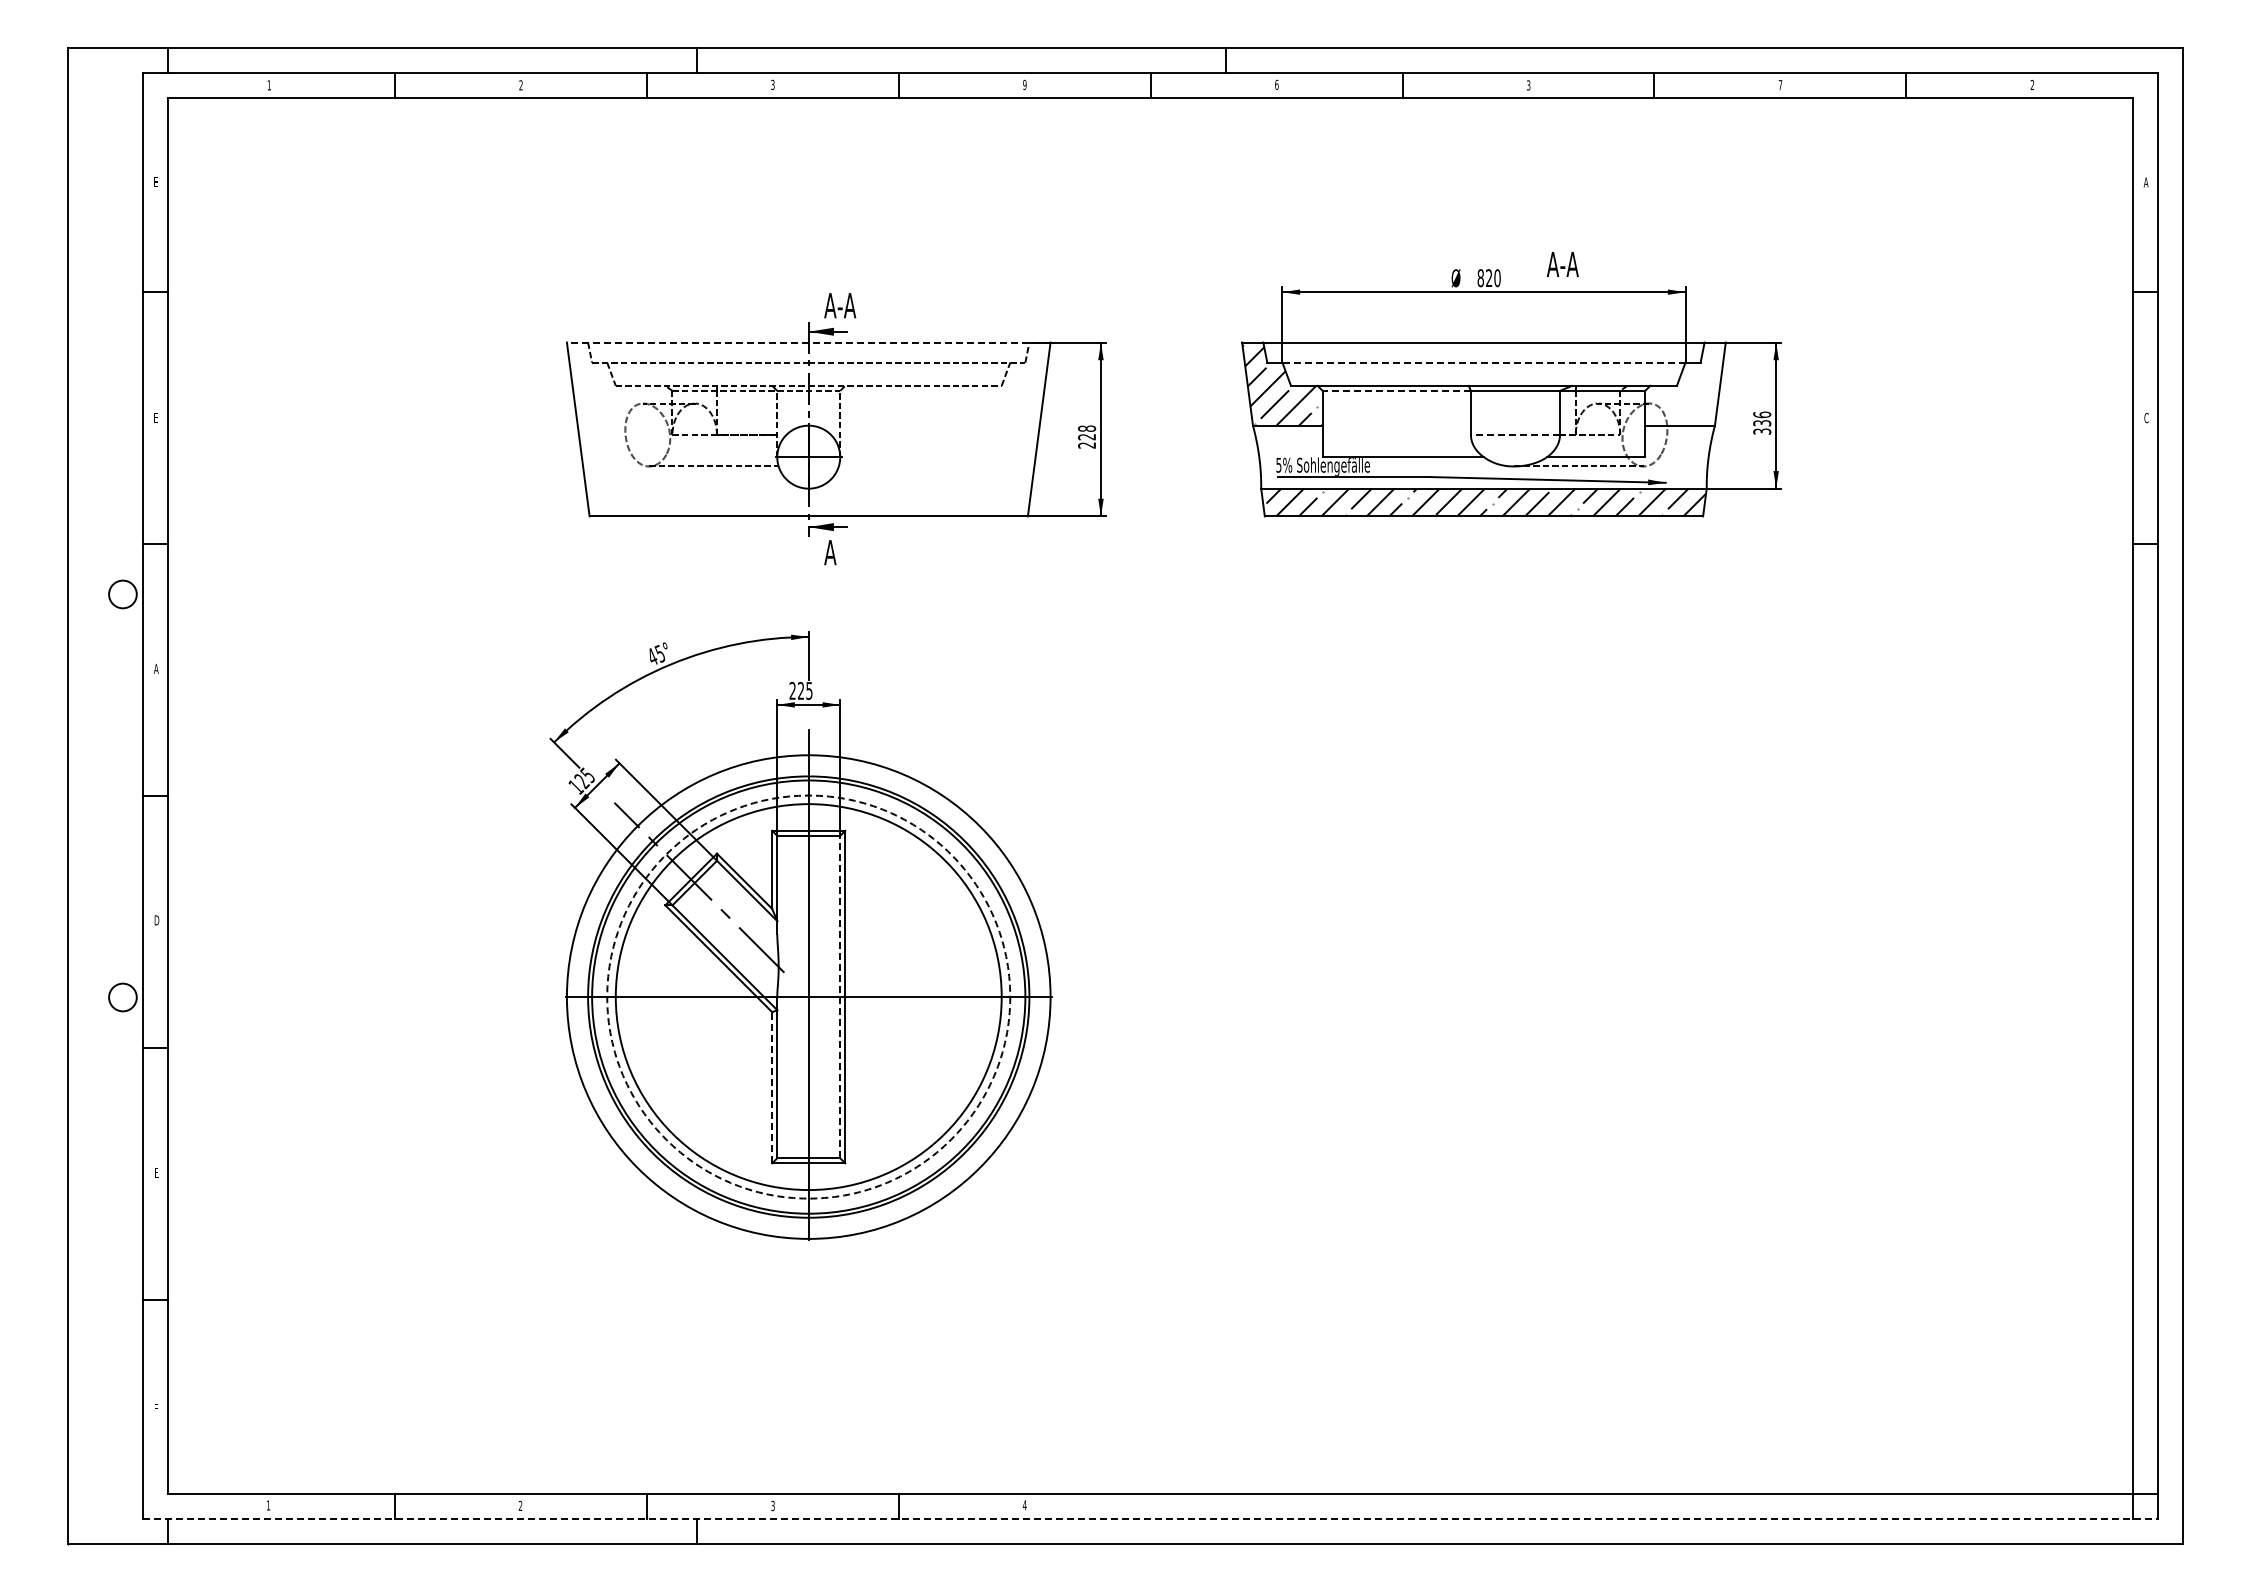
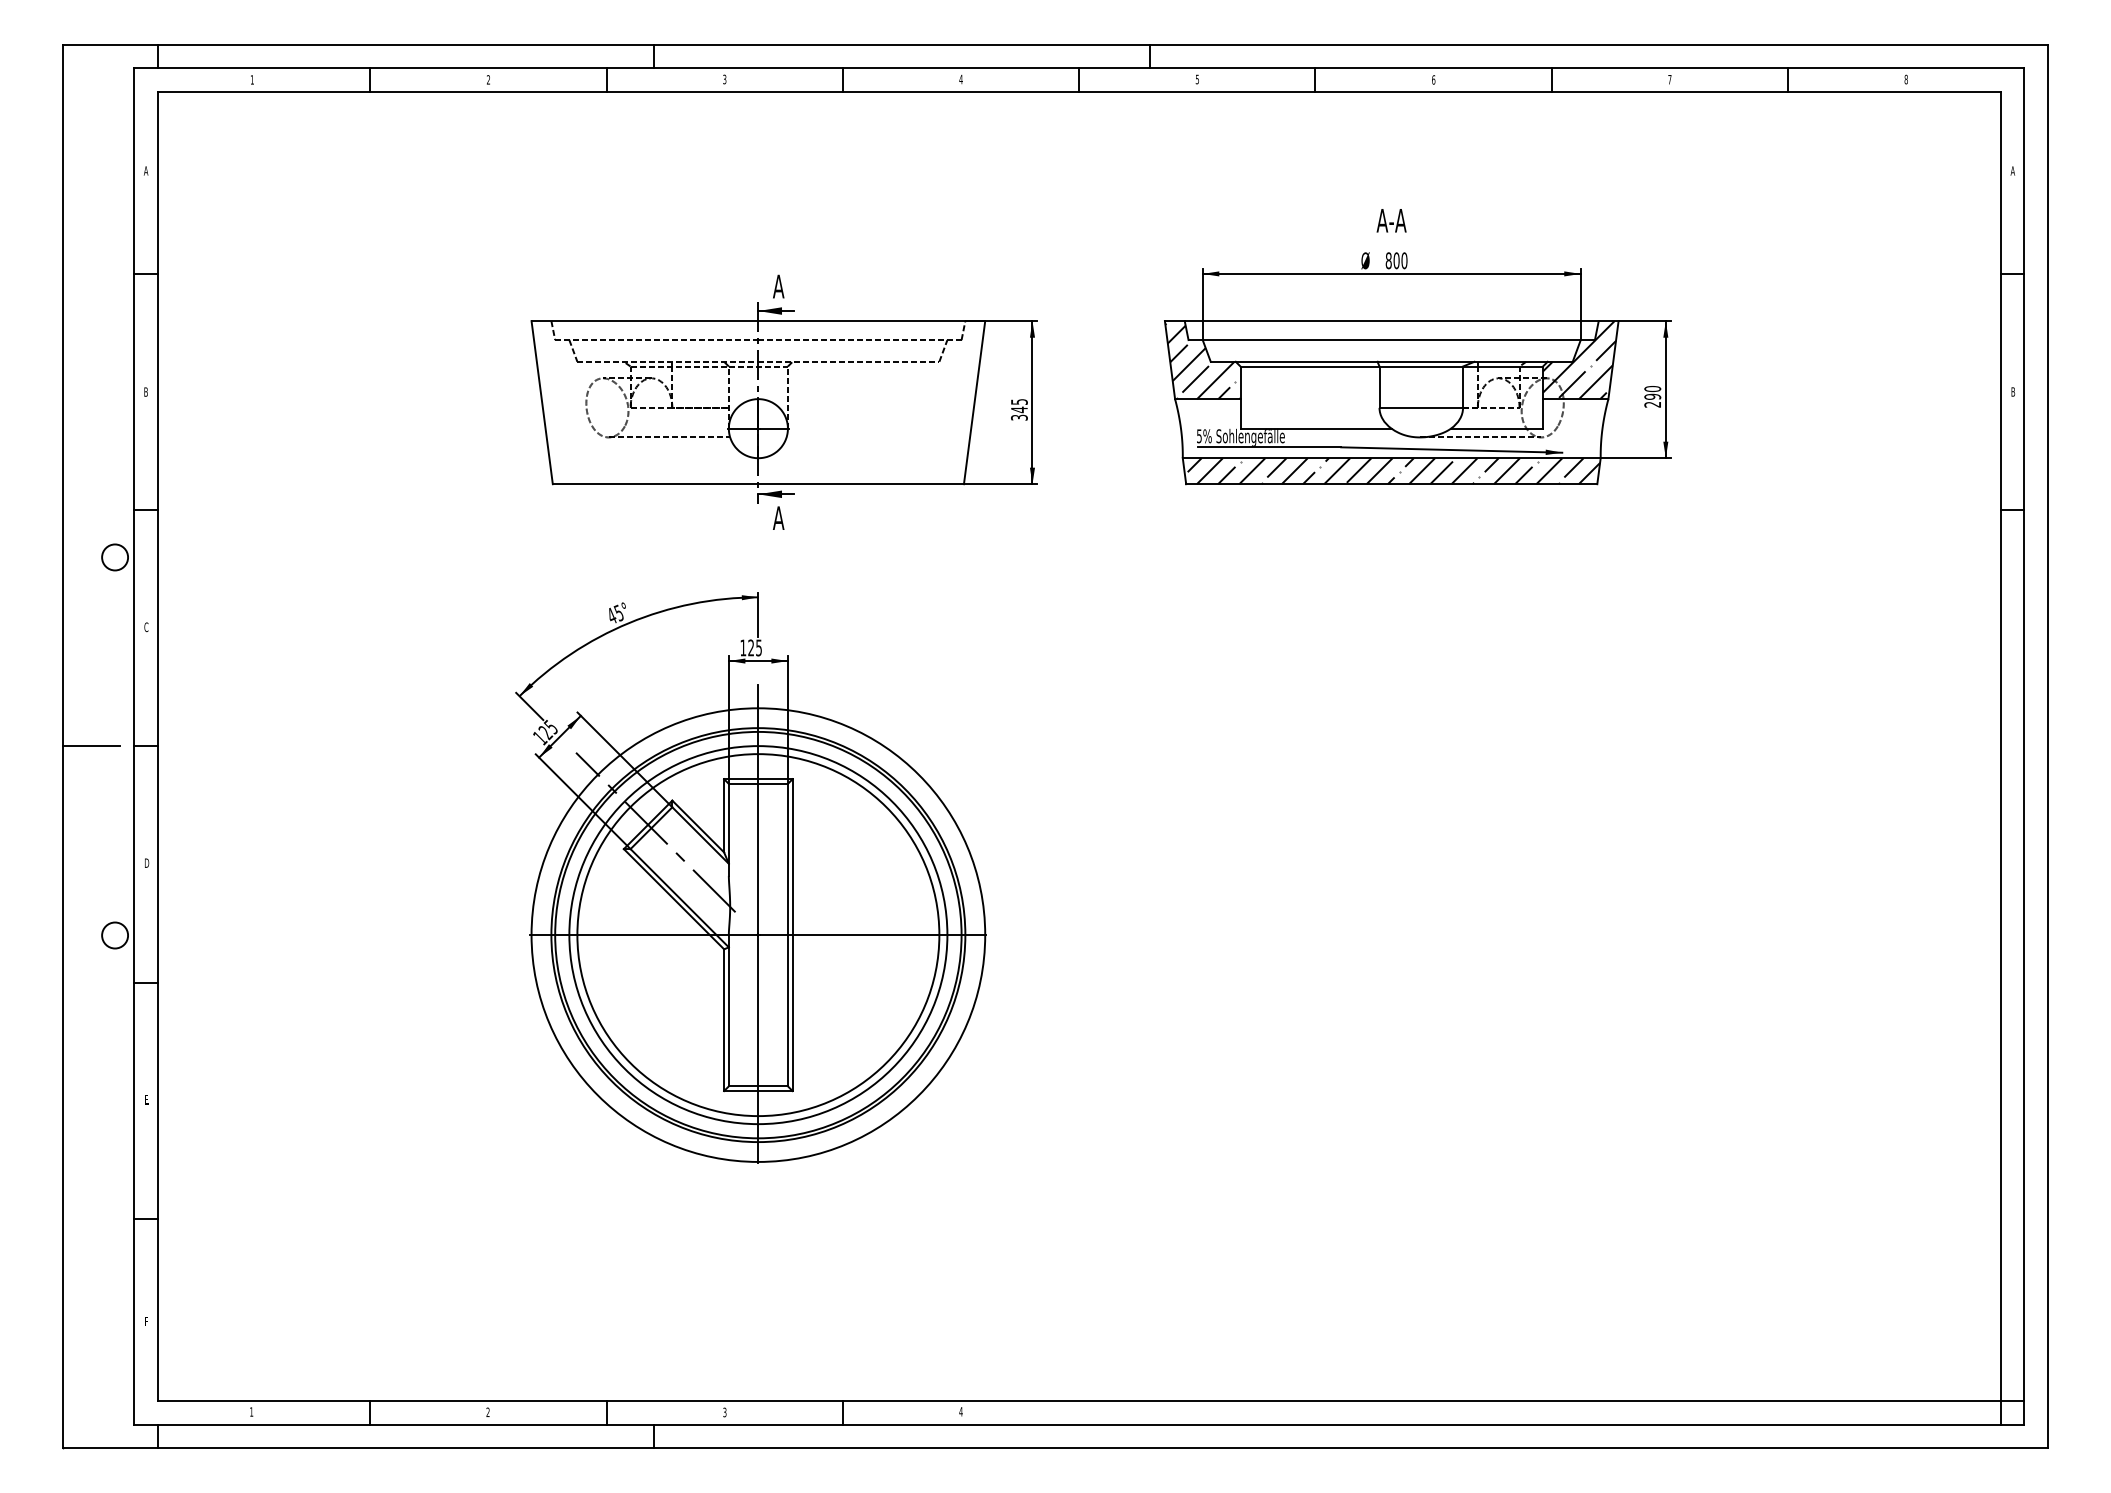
text: (1024, 84) -> (960, 79), 9 -> 4
text: (1276, 84) -> (1197, 79), 6 -> 5
text: (1528, 85) -> (1433, 80), 3 -> 6
text: (2032, 85) -> (1906, 80), 2 -> 8
text: (155, 182) -> (145, 171), E -> A
text: (1562, 264) -> (1391, 220), moved
text: (1489, 278) -> (1396, 261), 820 -> 800
text: (846, 305) -> (793, 286), A-A -> A
line: (808, 342) -> (758, 321), dashed -> solid
line: (1483, 362) -> (1391, 339), dashed -> solid
hatch: (1684, 383) -> (1579, 359), added
line: (1396, 390) -> (1309, 366), dashed -> solid
text: (155, 418) -> (145, 392), E -> B
text: (2146, 418) -> (2013, 392), C -> B
text: (1762, 422) -> (1653, 396), 336 -> 290
line: (1515, 435) -> (1421, 408), dashed -> solid
text: (1087, 436) -> (1019, 409), 228 -> 345
text: (156, 668) -> (146, 626), A -> C
text: (792, 690) -> (743, 647), 225 -> 125
line: (97, 796) -> (91, 746), added
circle: (808, 996) -> (758, 934), dashed -> solid
line: (840, 996) -> (788, 934), dashed -> solid
line: (772, 1087) -> (724, 1019), dashed -> solid
line: (1150, 1518) -> (1078, 1424), dashed -> solid

